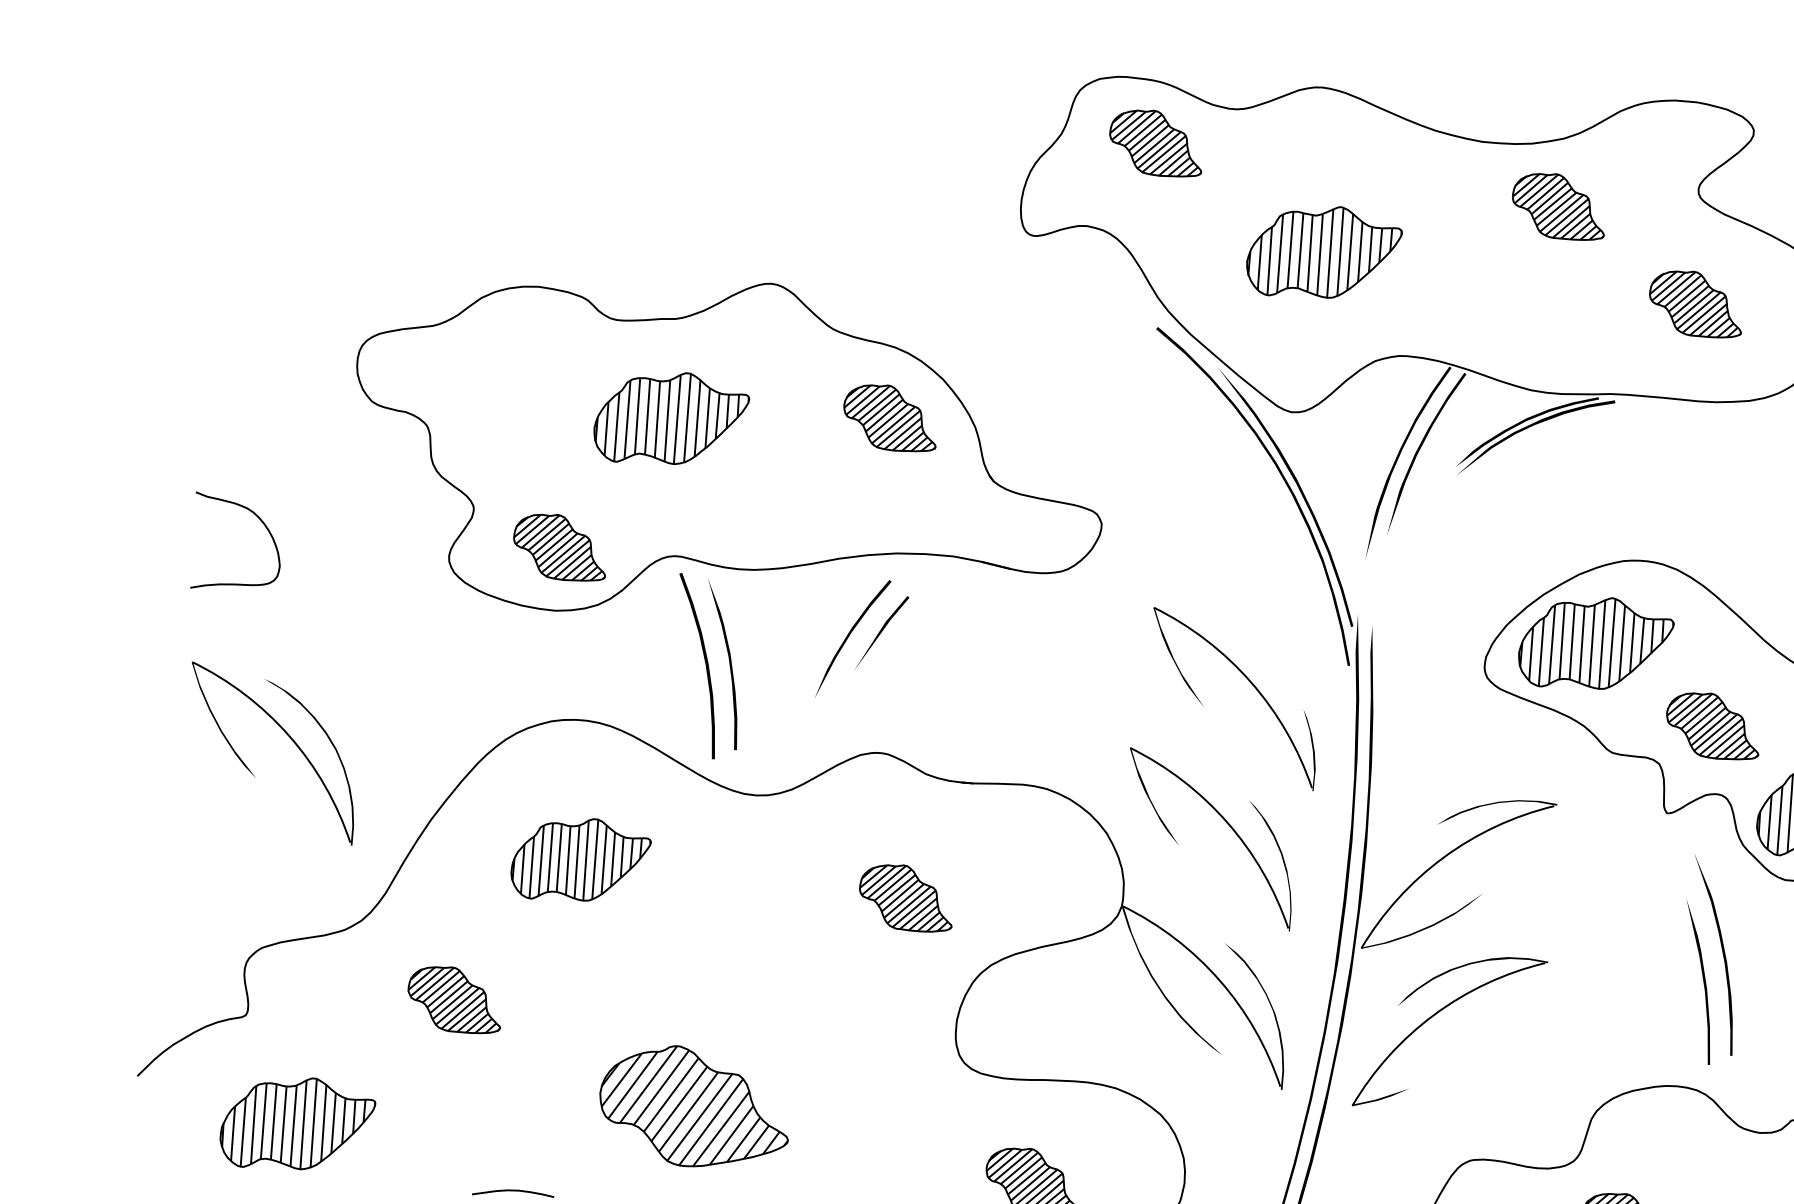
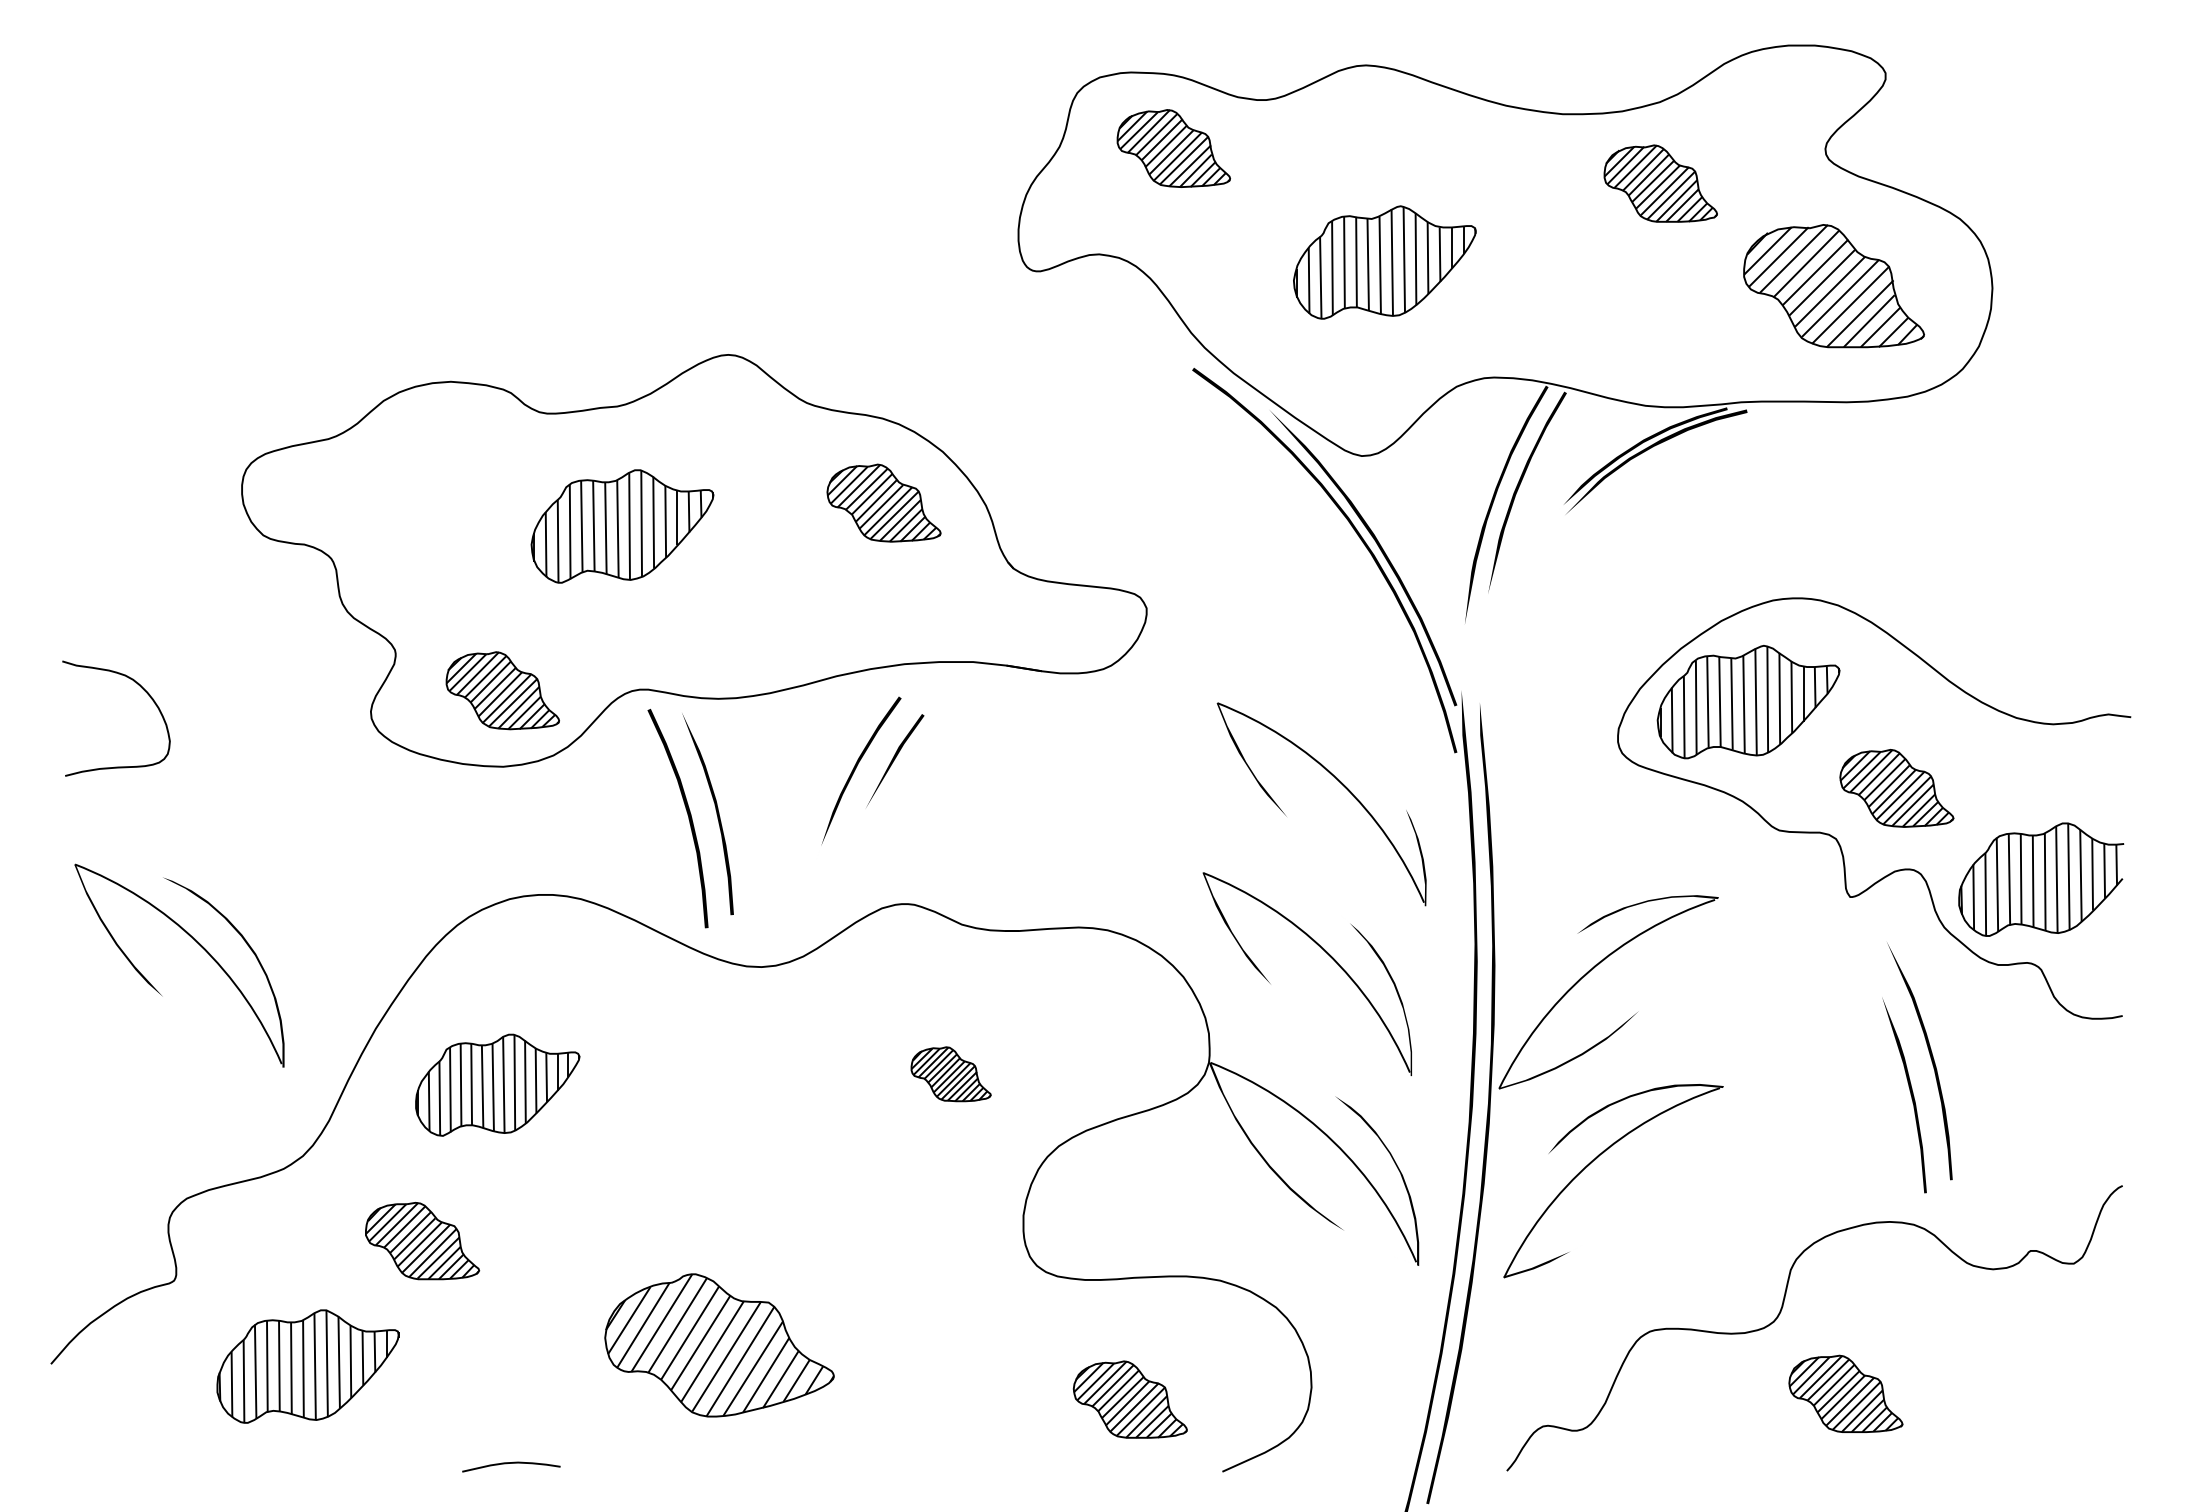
part: (1696, 304) -> (1834, 286), size x1.6
part: (580, 859) -> (497, 1084), moved
part: (906, 897) -> (950, 1073), size x0.7
part: (297, 1124) -> (307, 1366), moved

